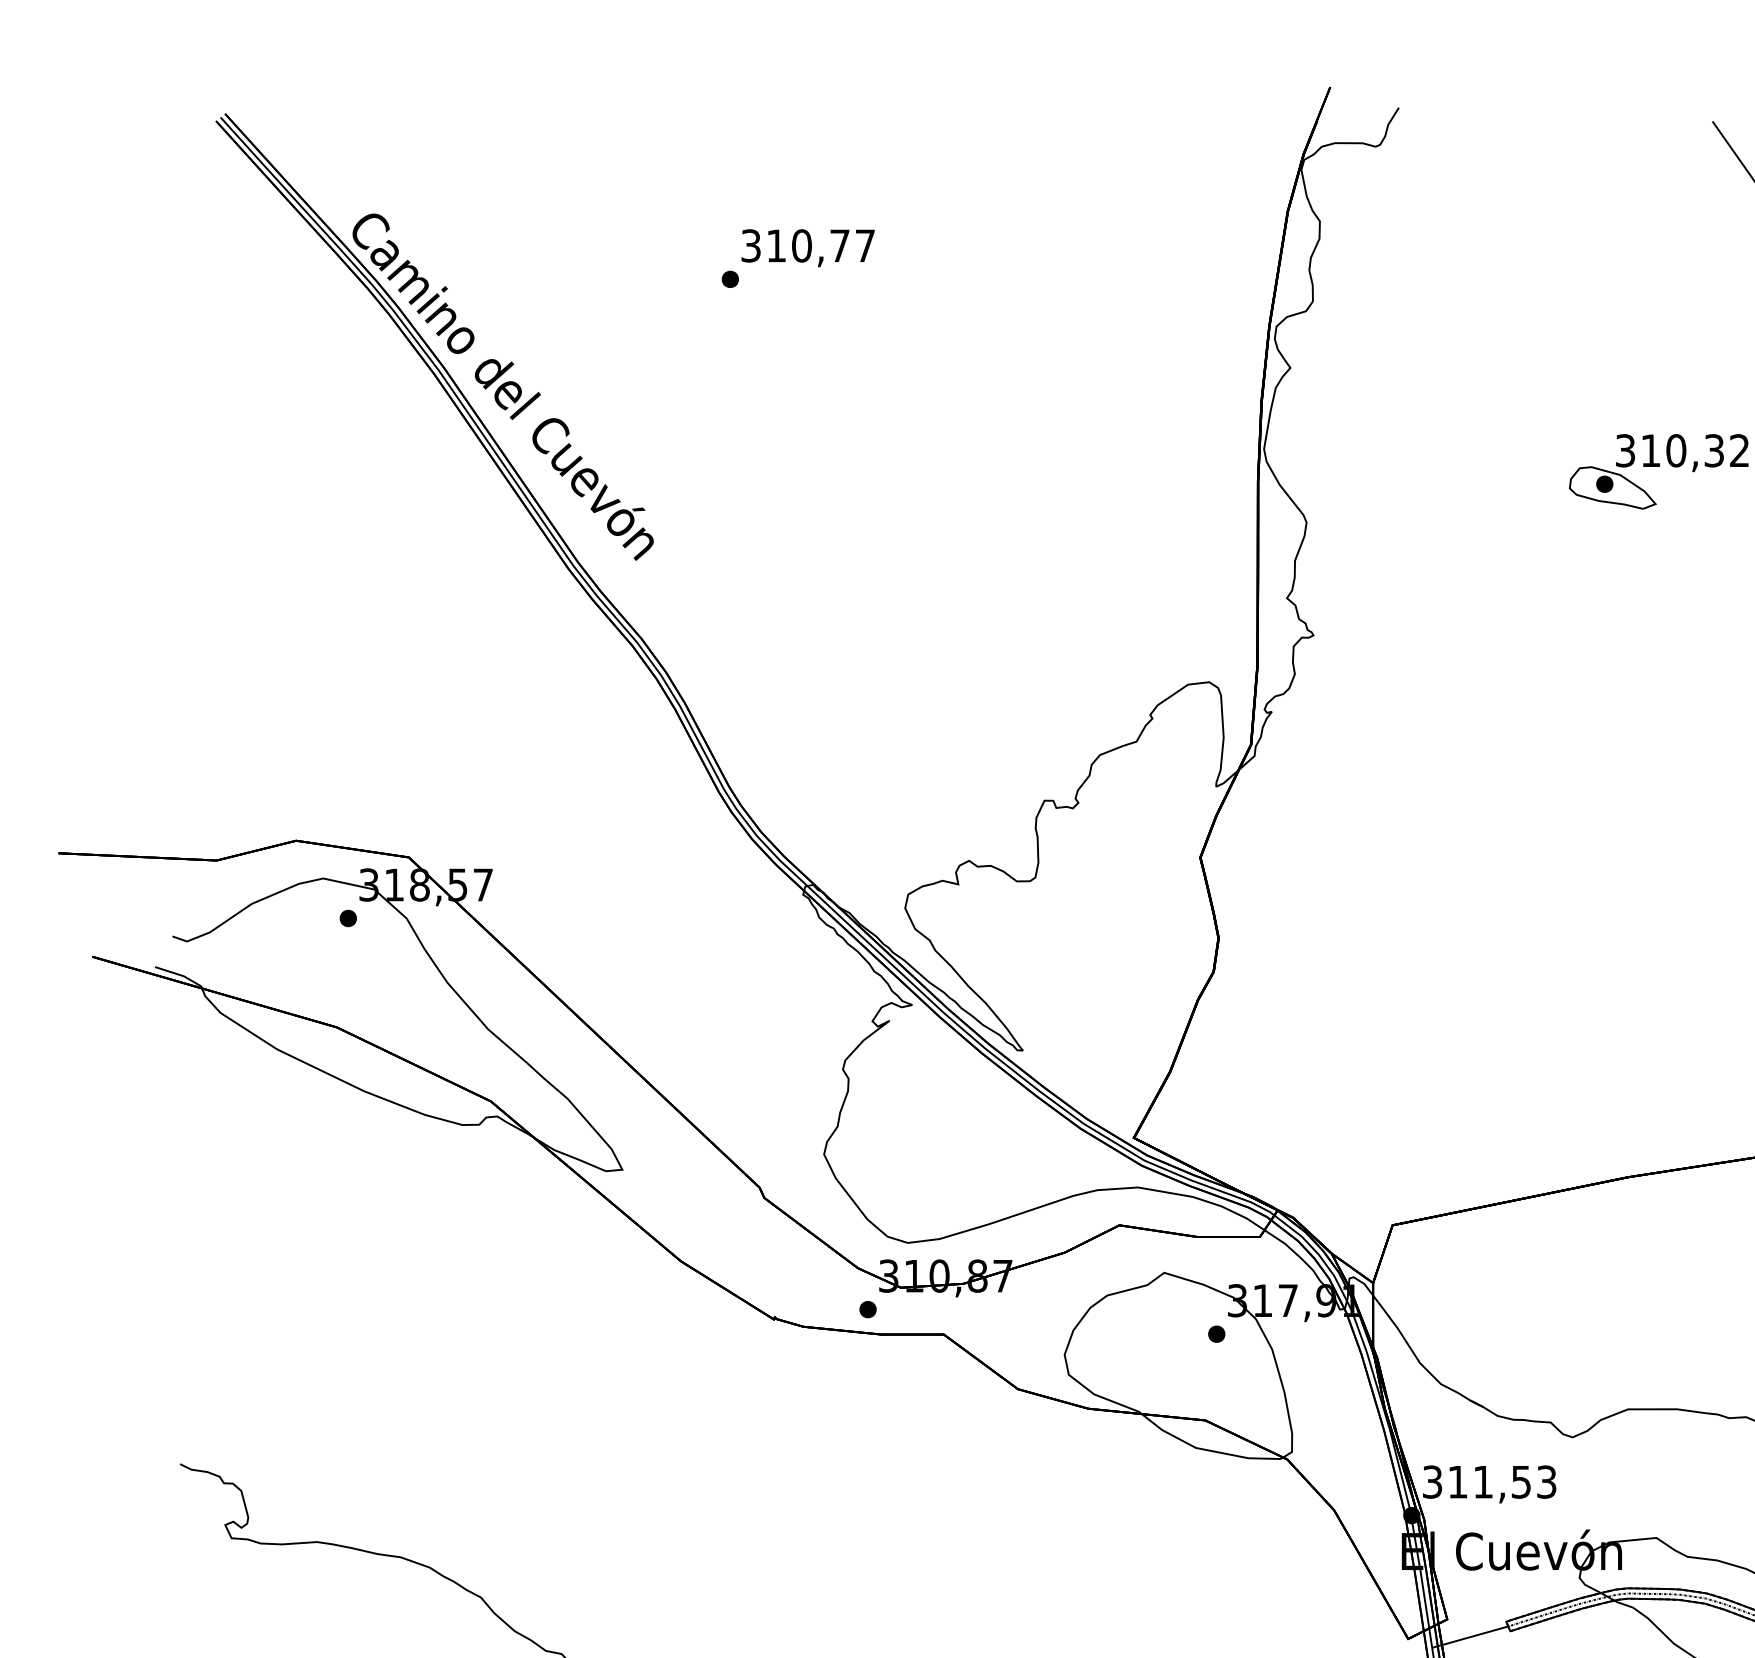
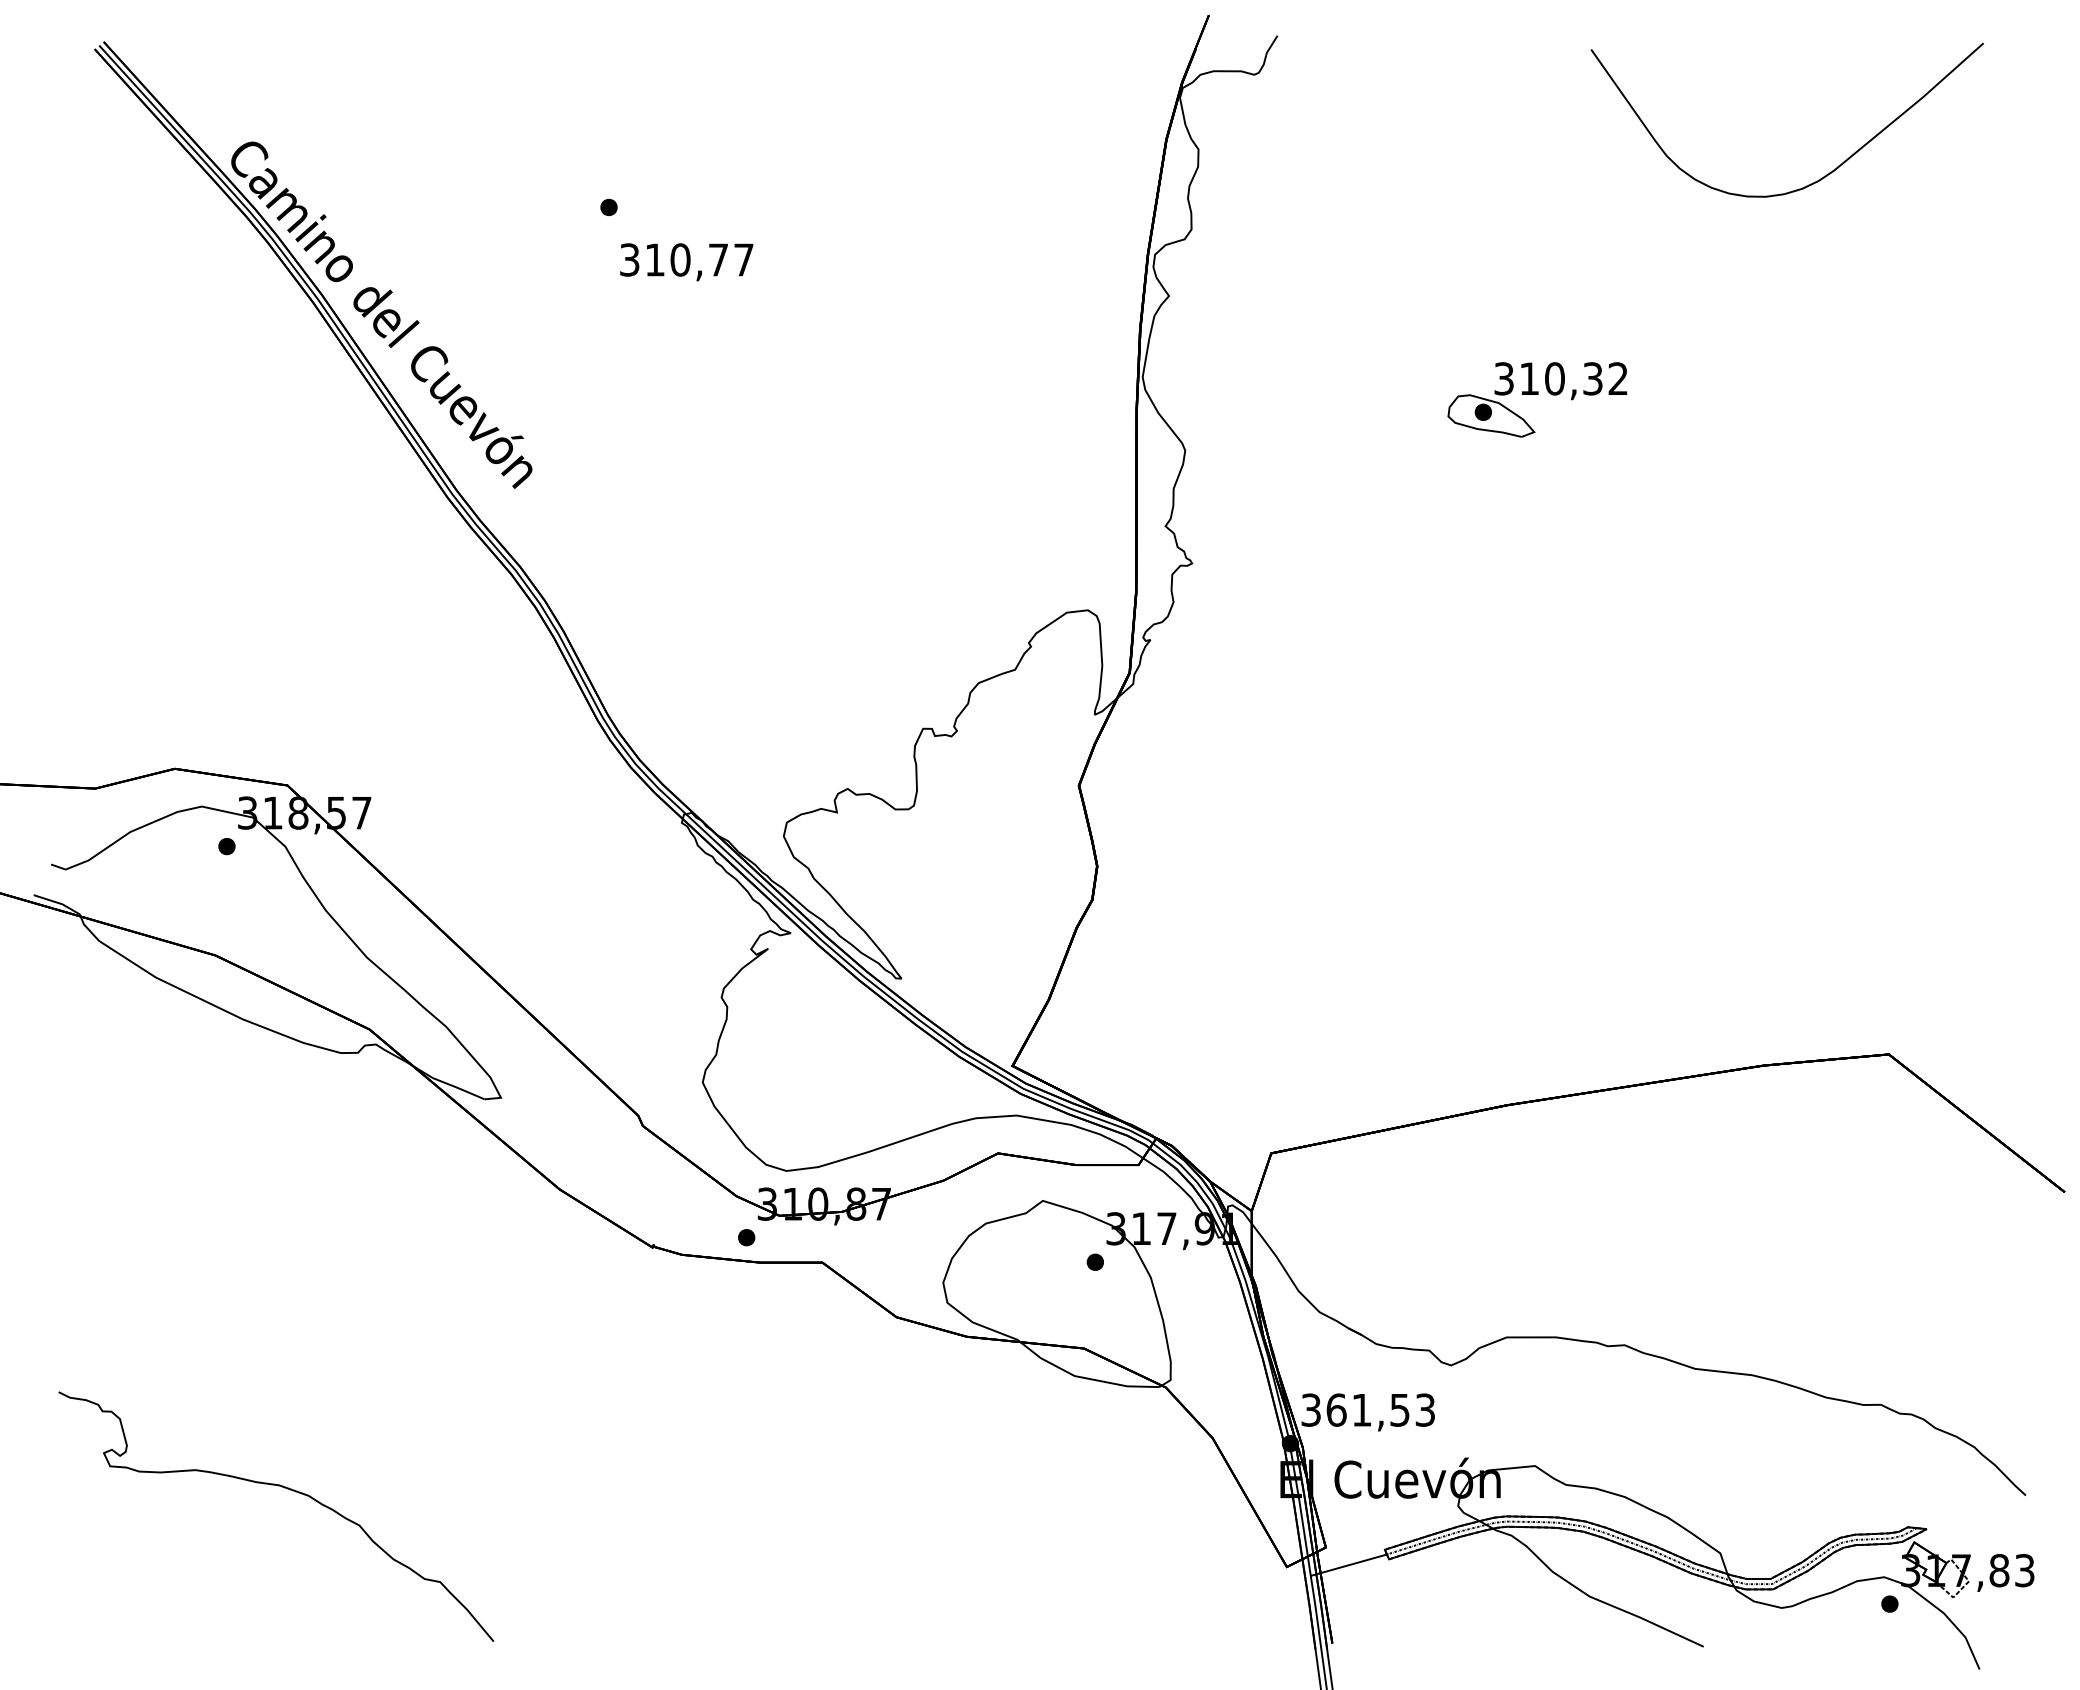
text: (807, 248) -> (686, 262), moved
text: (1457, 1481) -> (1336, 1409), 311,53 -> 361,53

